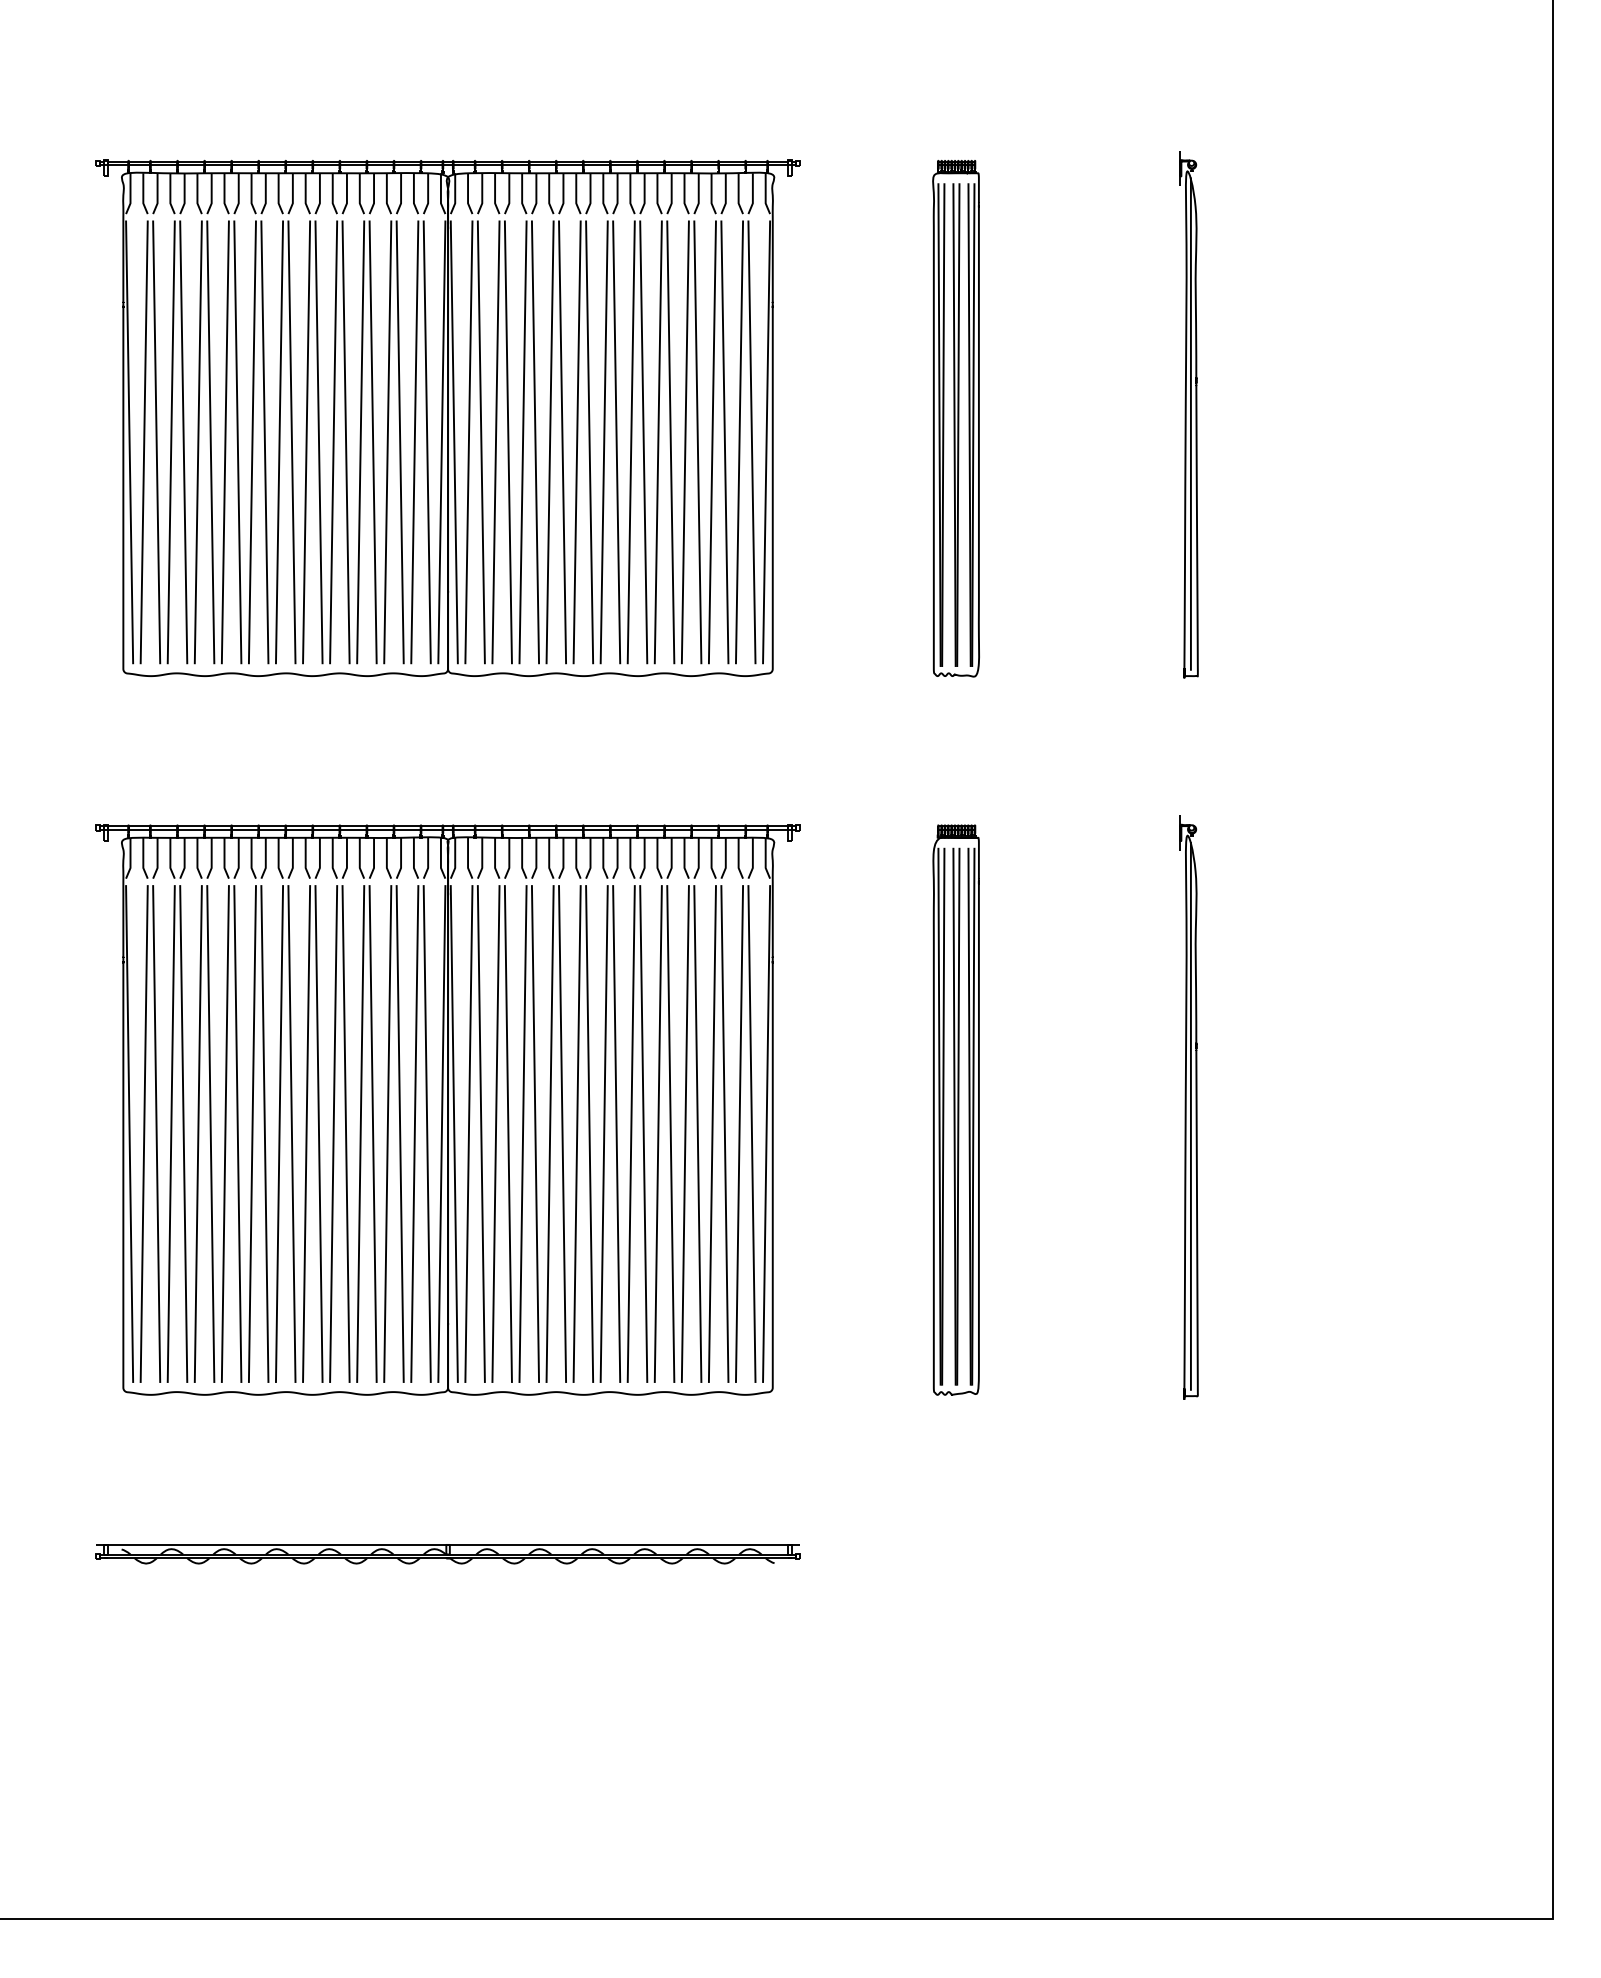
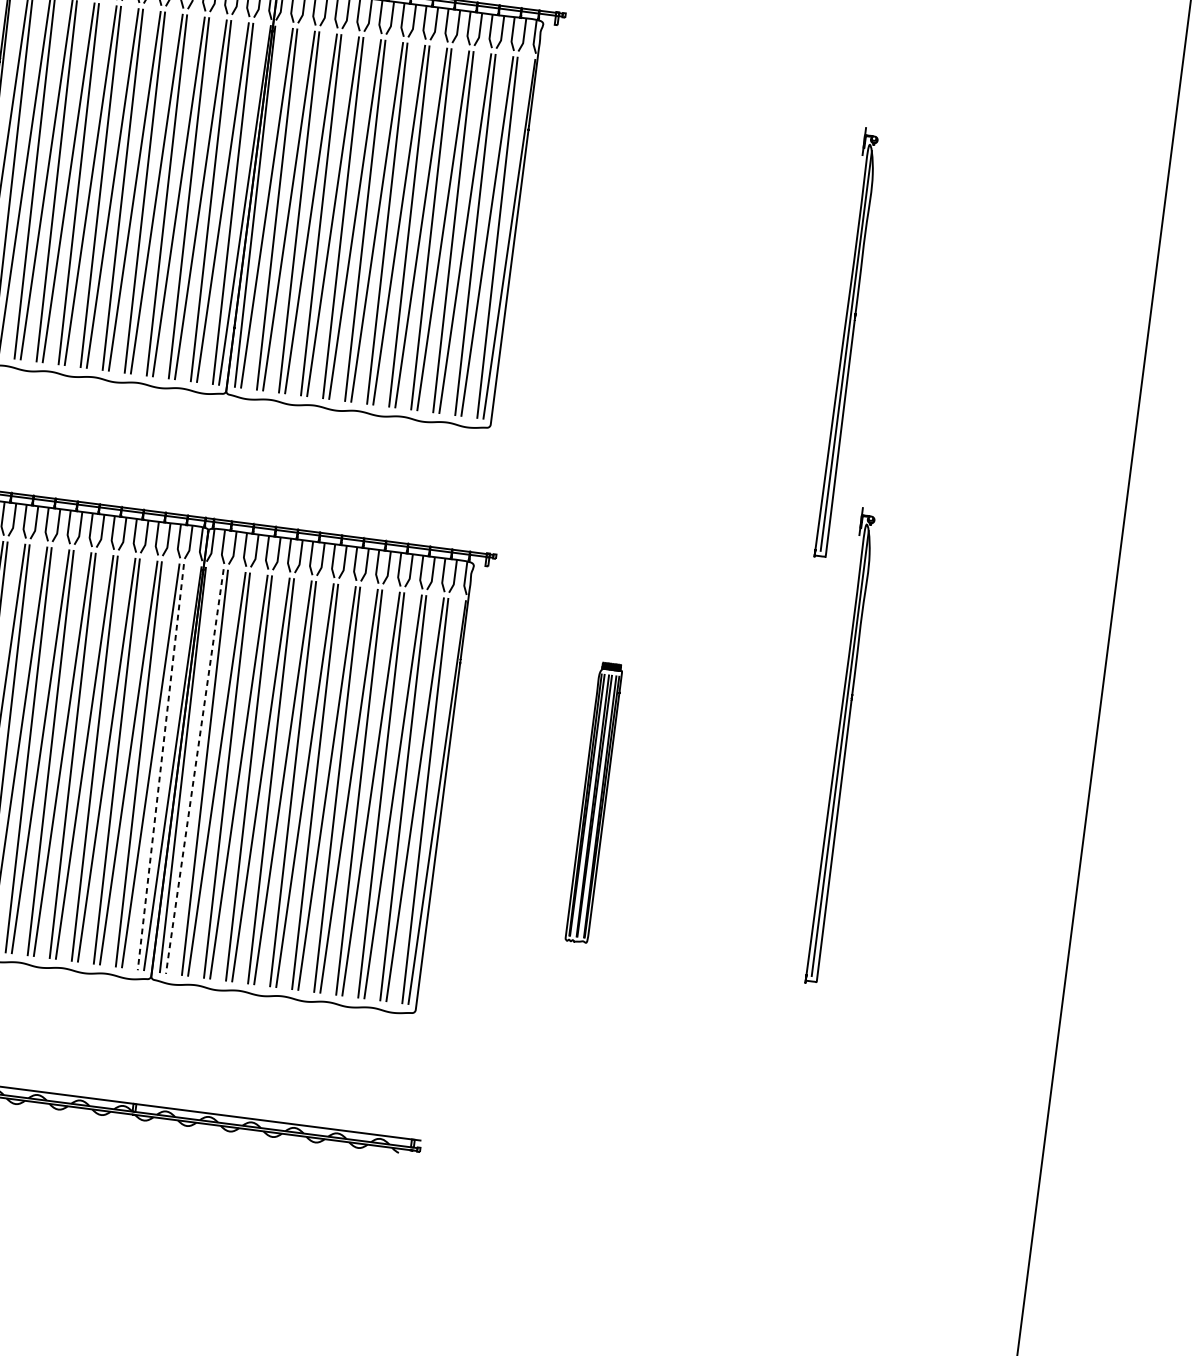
part: (1188, 414) -> (845, 342), moved
part: (955, 418) -> (665, 239), removed
part: (1188, 1107) -> (839, 746), moved
part: (955, 1109) -> (593, 802), size x0.6
line: (427, 1134) -> (161, 767), solid -> dashed
line: (468, 1134) -> (194, 771), solid -> dashed

